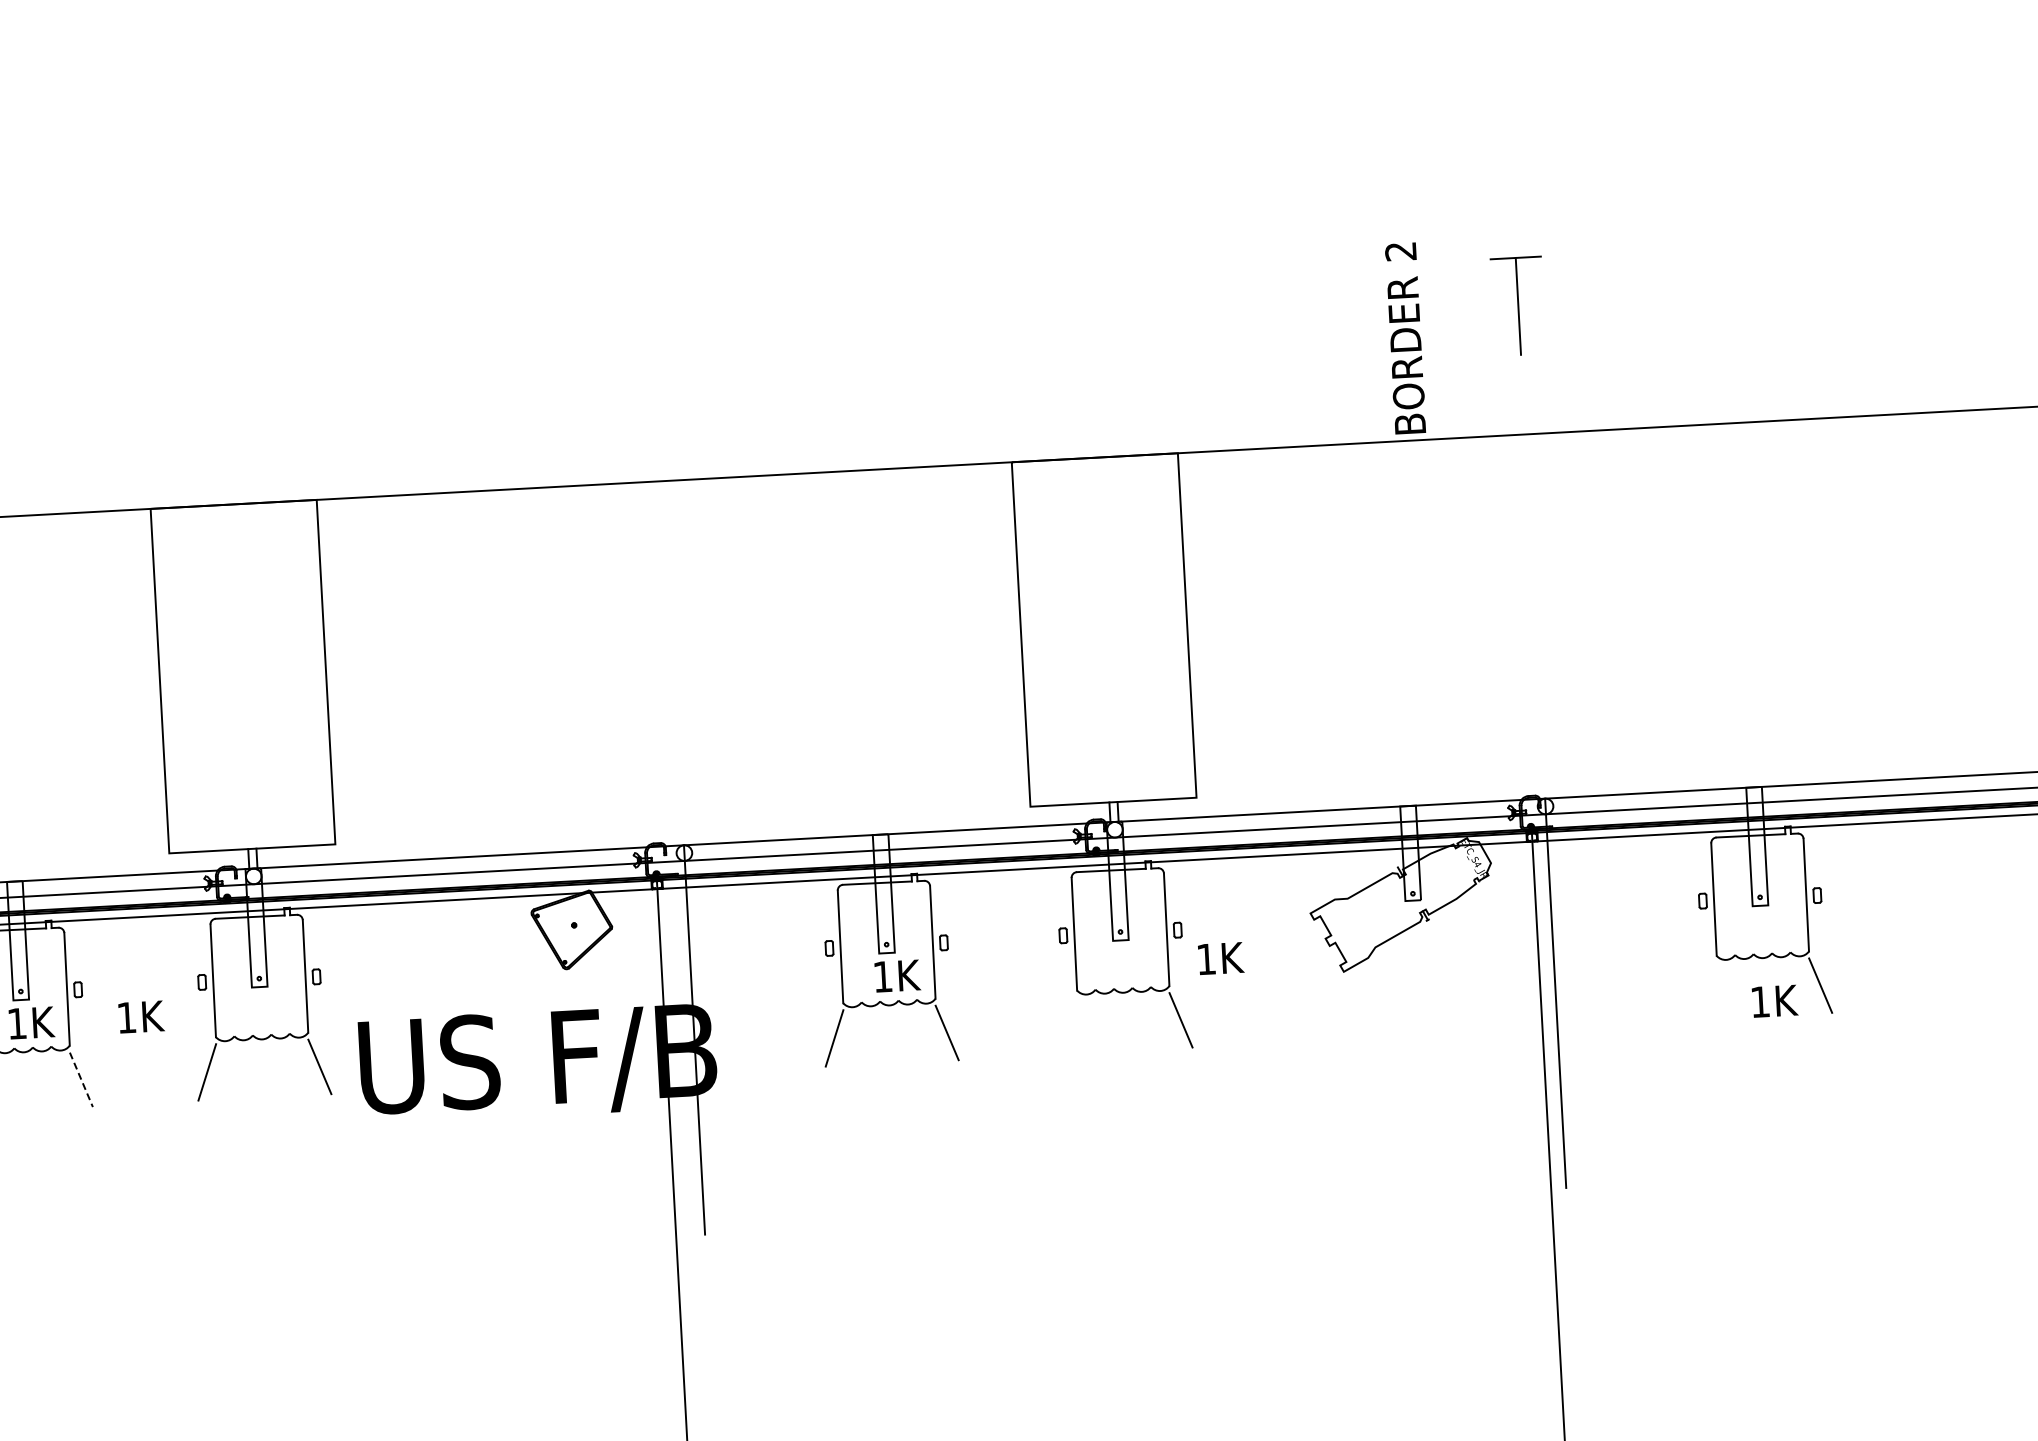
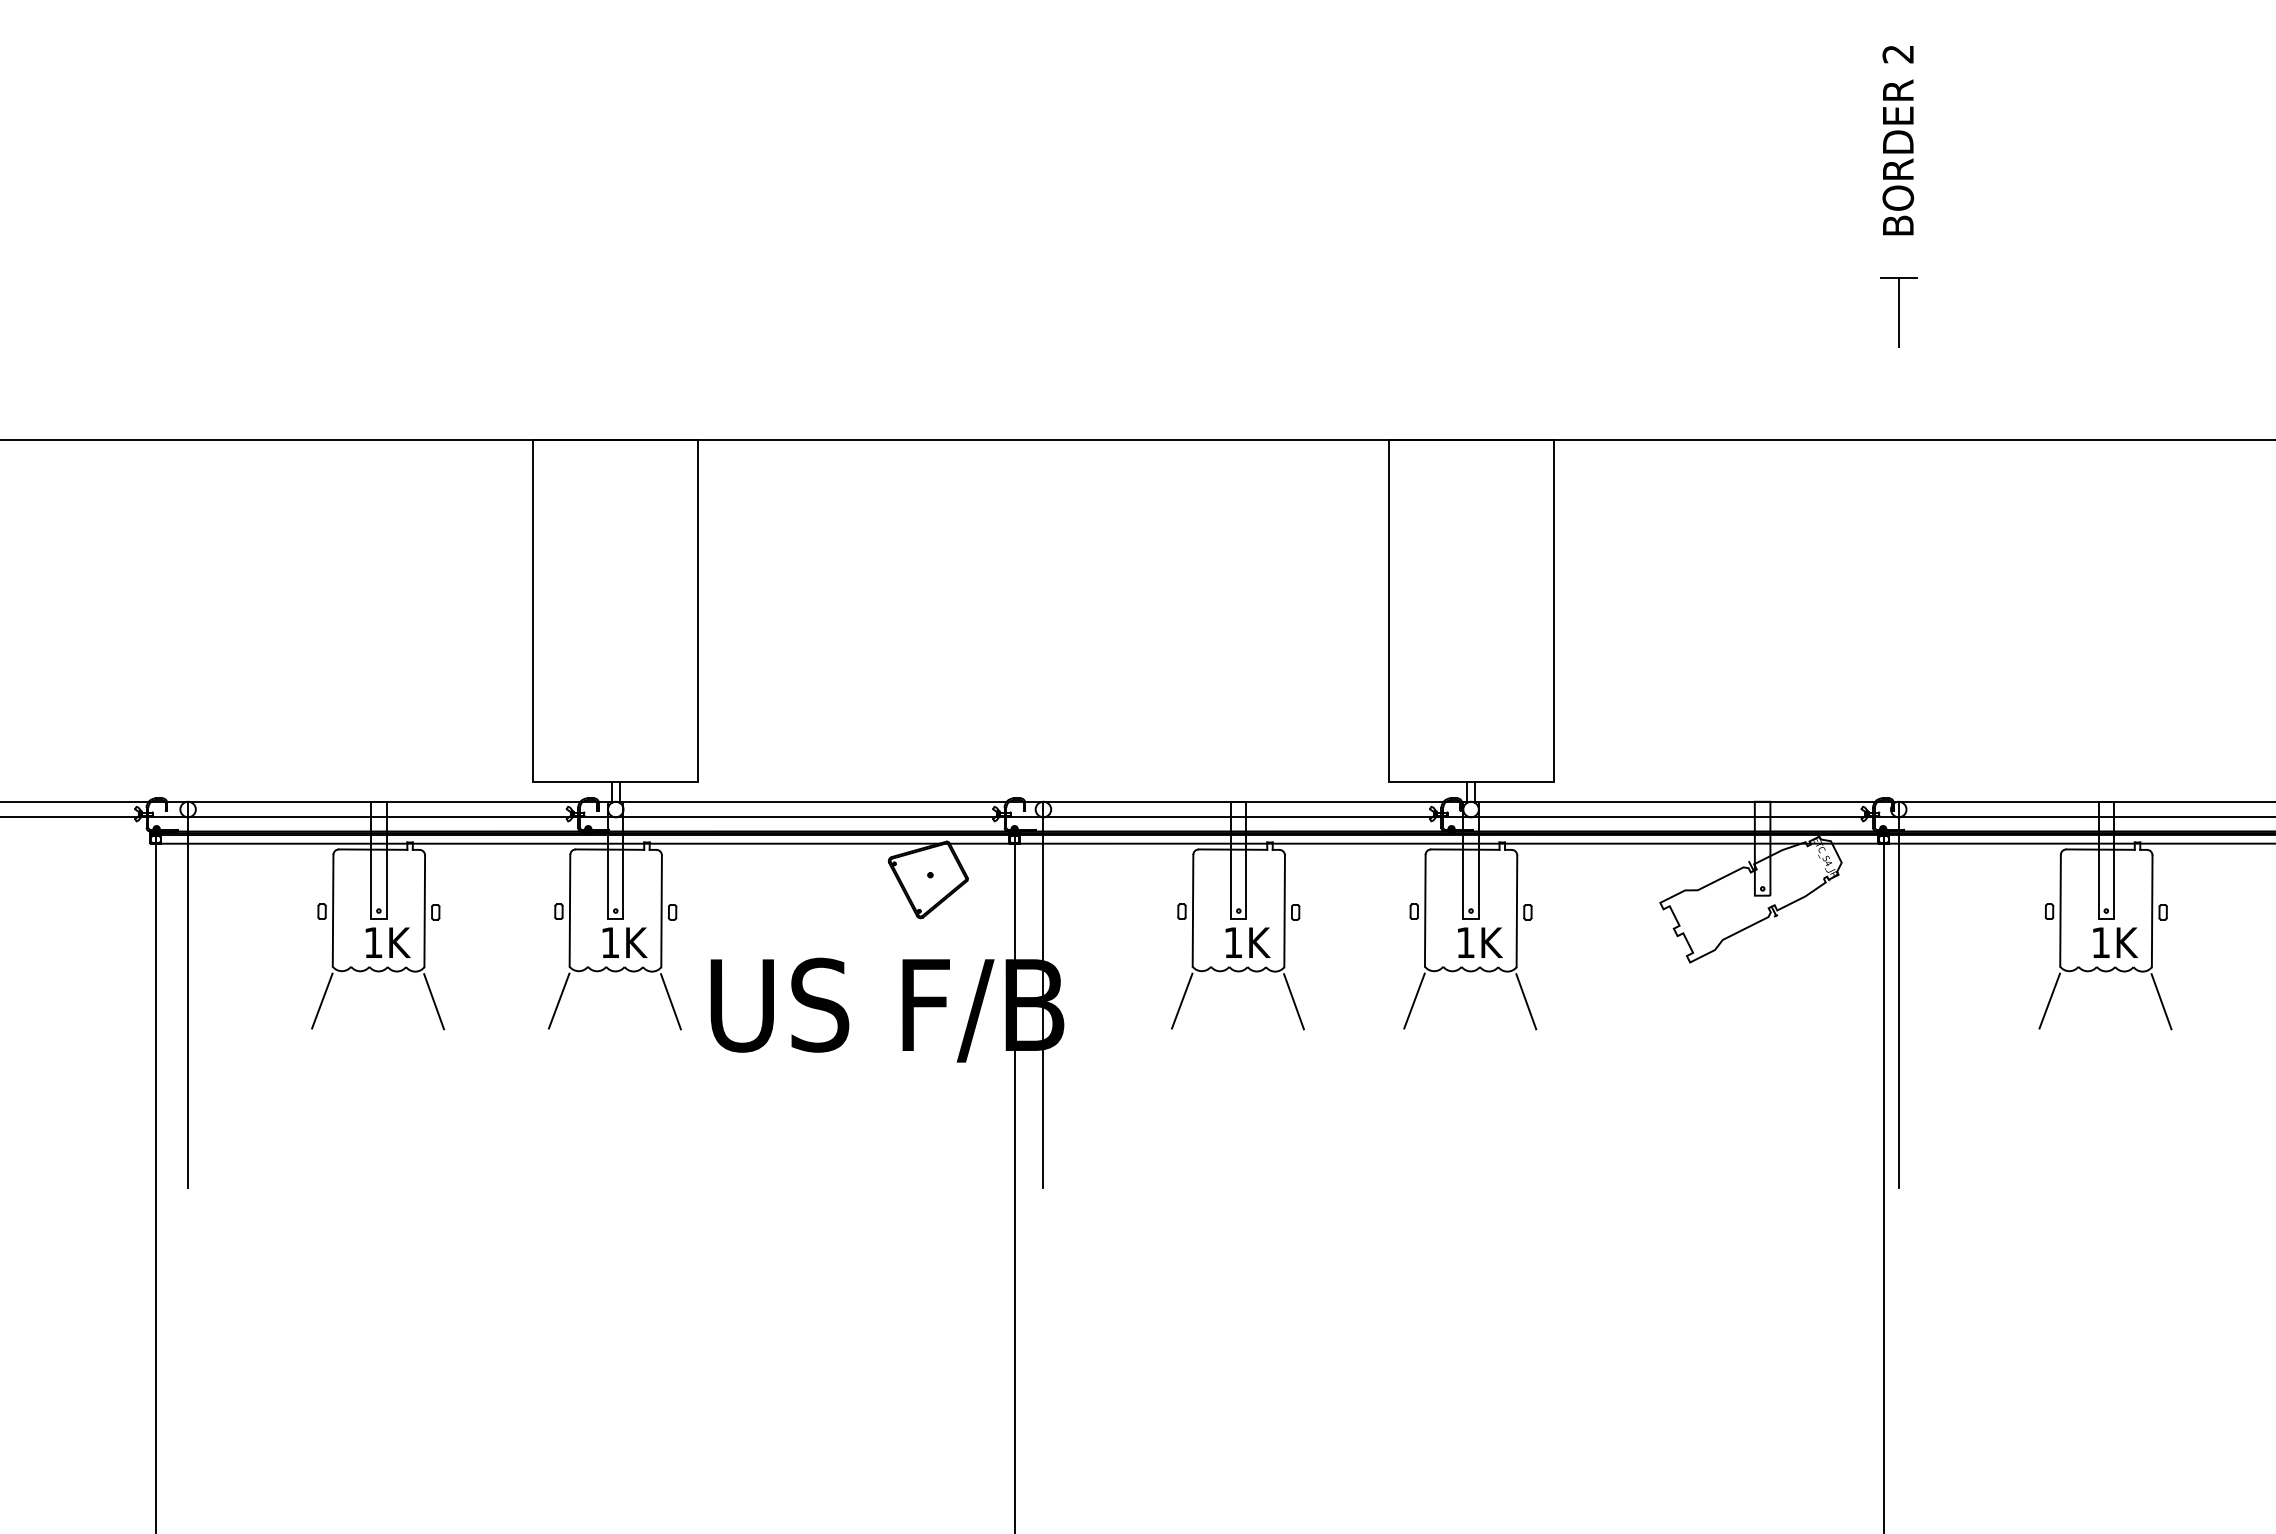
part: (1518, 306) -> (1898, 312), size x0.71
text: (1405, 338) -> (1898, 140), moved
text: (1221, 958) -> (1480, 942), moved
line: (1707, 990) -> (2049, 1000), added
text: (1774, 1001) -> (2115, 942), moved
text: (140, 1016) -> (624, 942), moved
line: (1068, 1025) -> (1414, 1000), added
line: (81, 1080) -> (434, 1002), dashed -> solid

